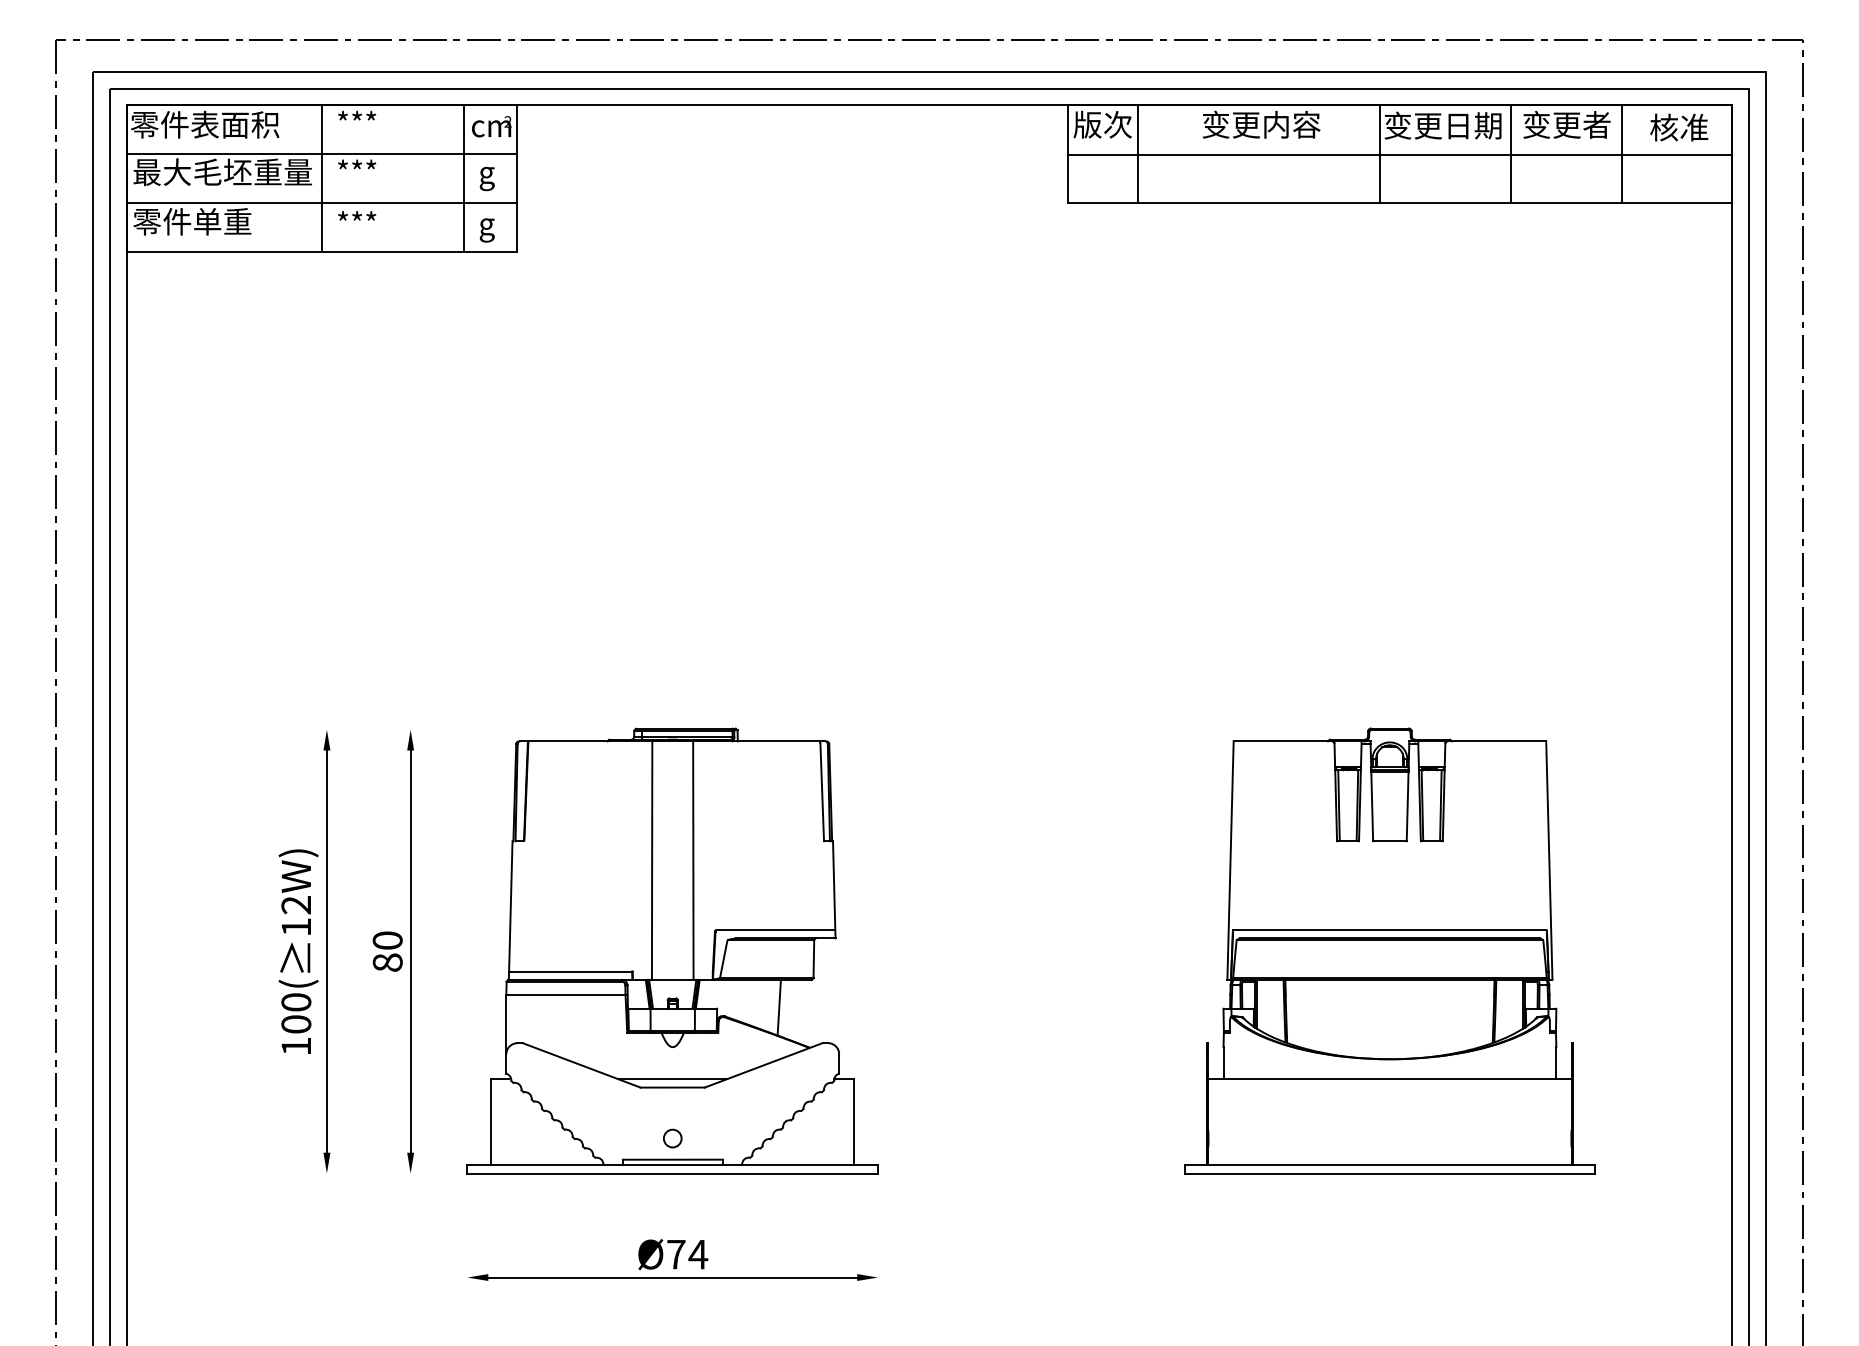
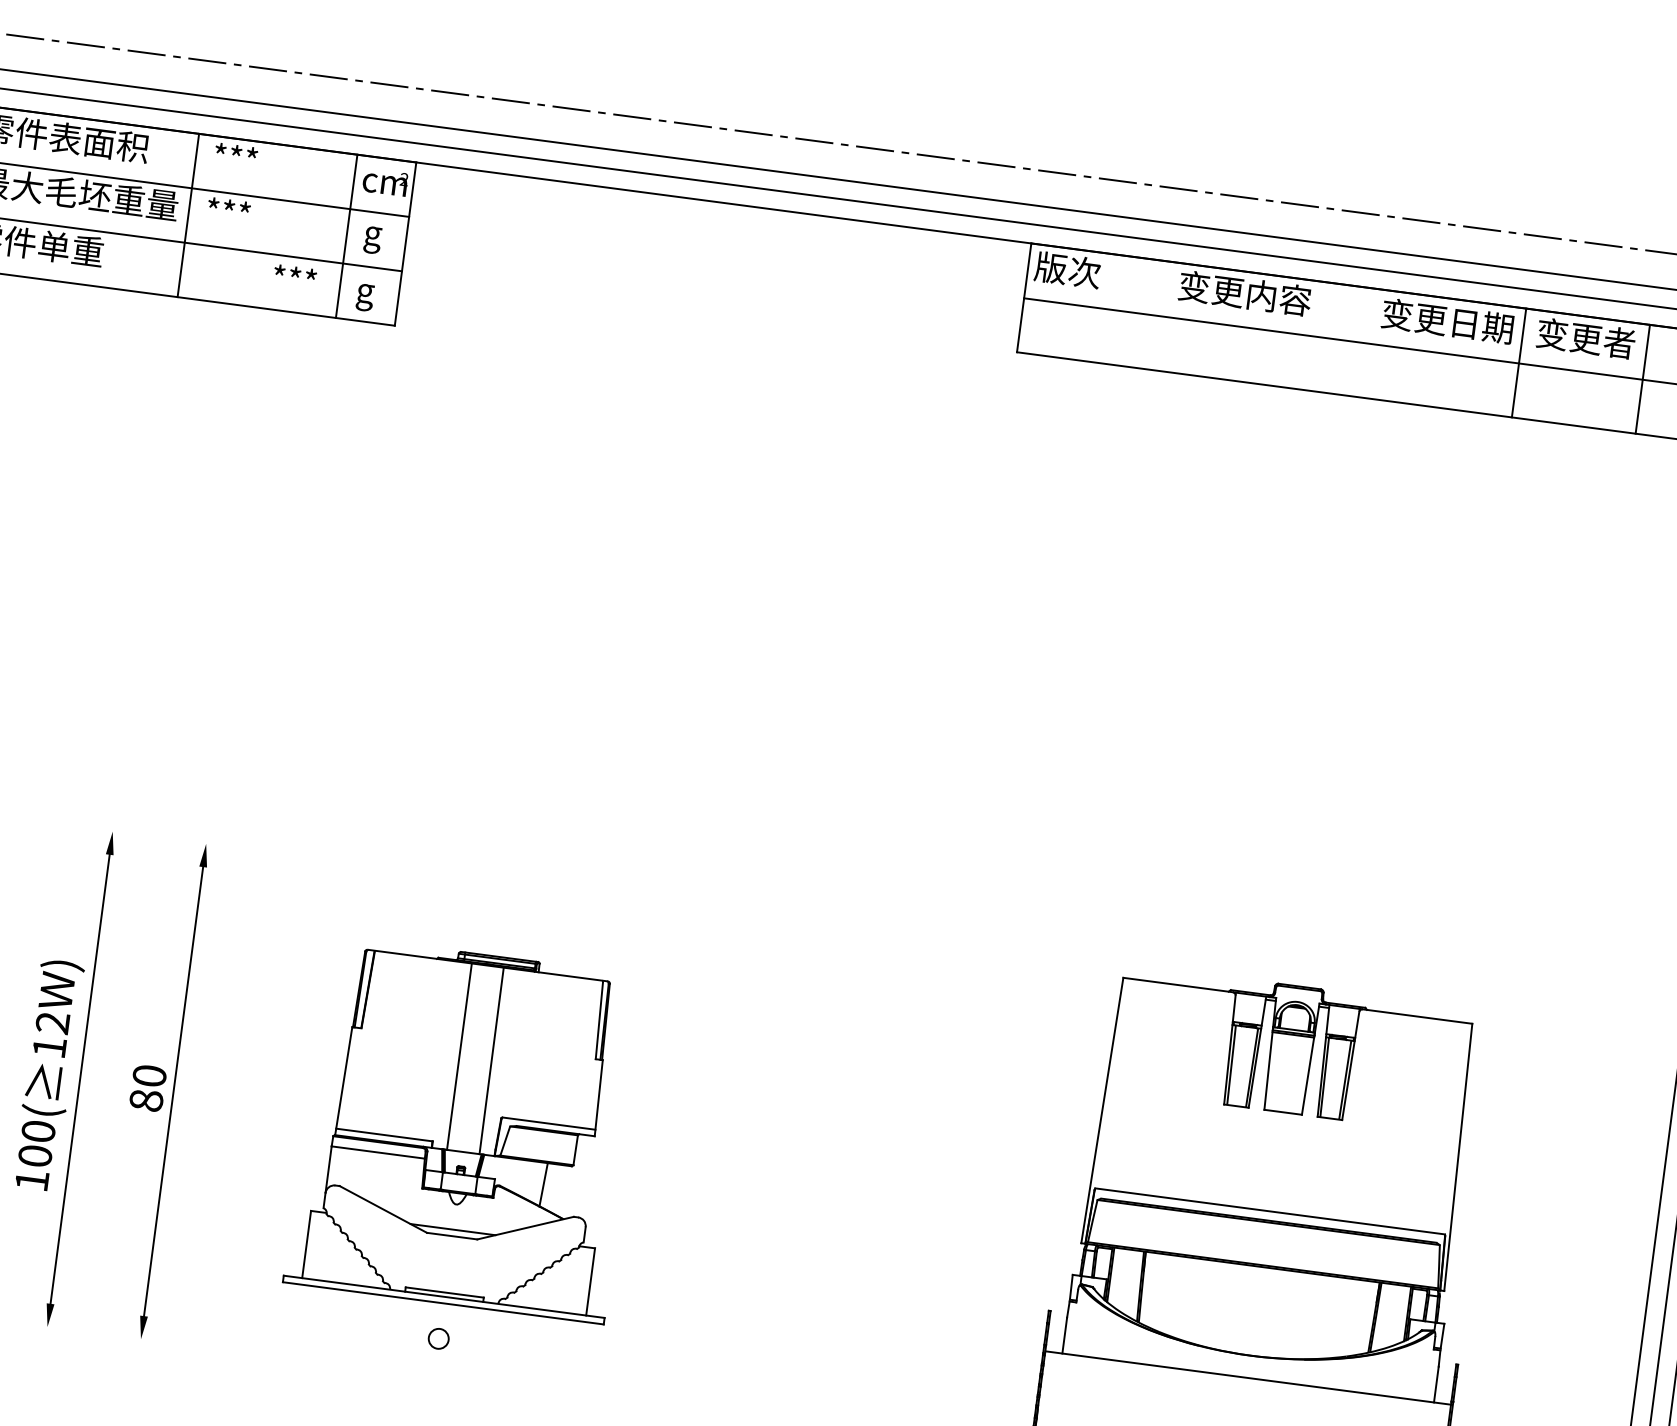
line: (1138, 153) -> (1103, 307), removed
line: (1379, 154) -> (1372, 344), removed
text: (357, 215) -> (296, 271), moved
part: (672, 950) -> (466, 1128), size x0.7

